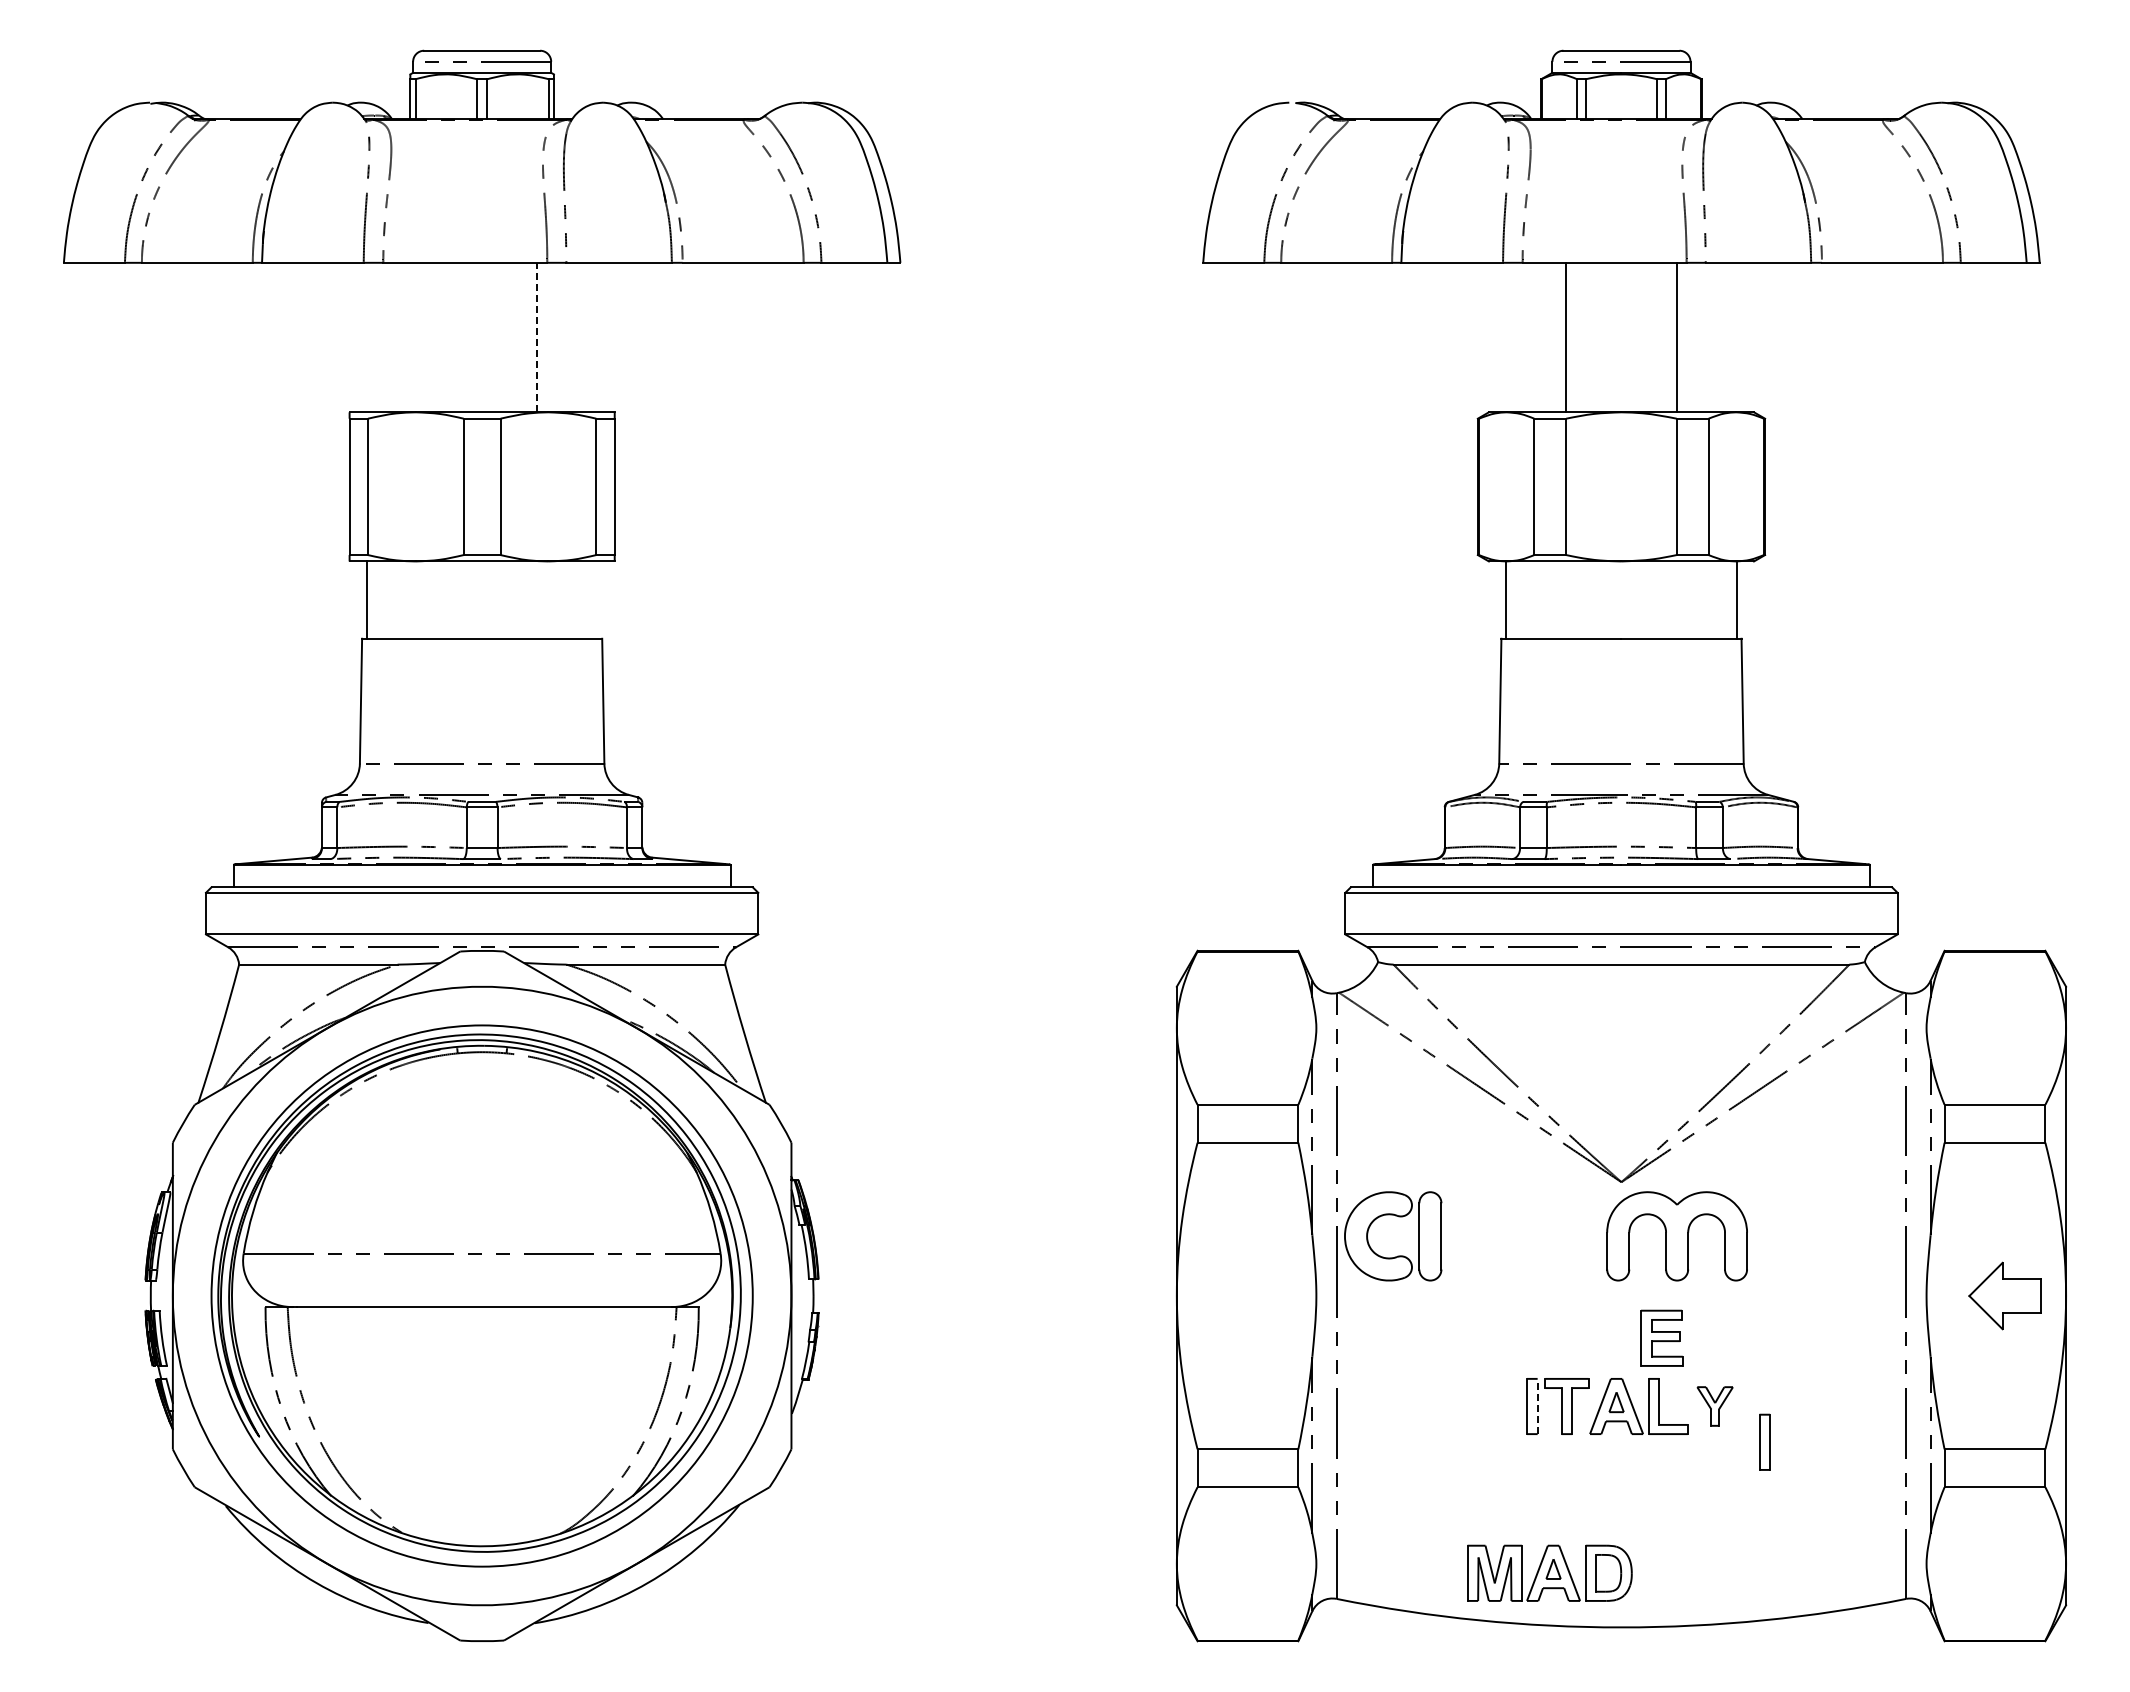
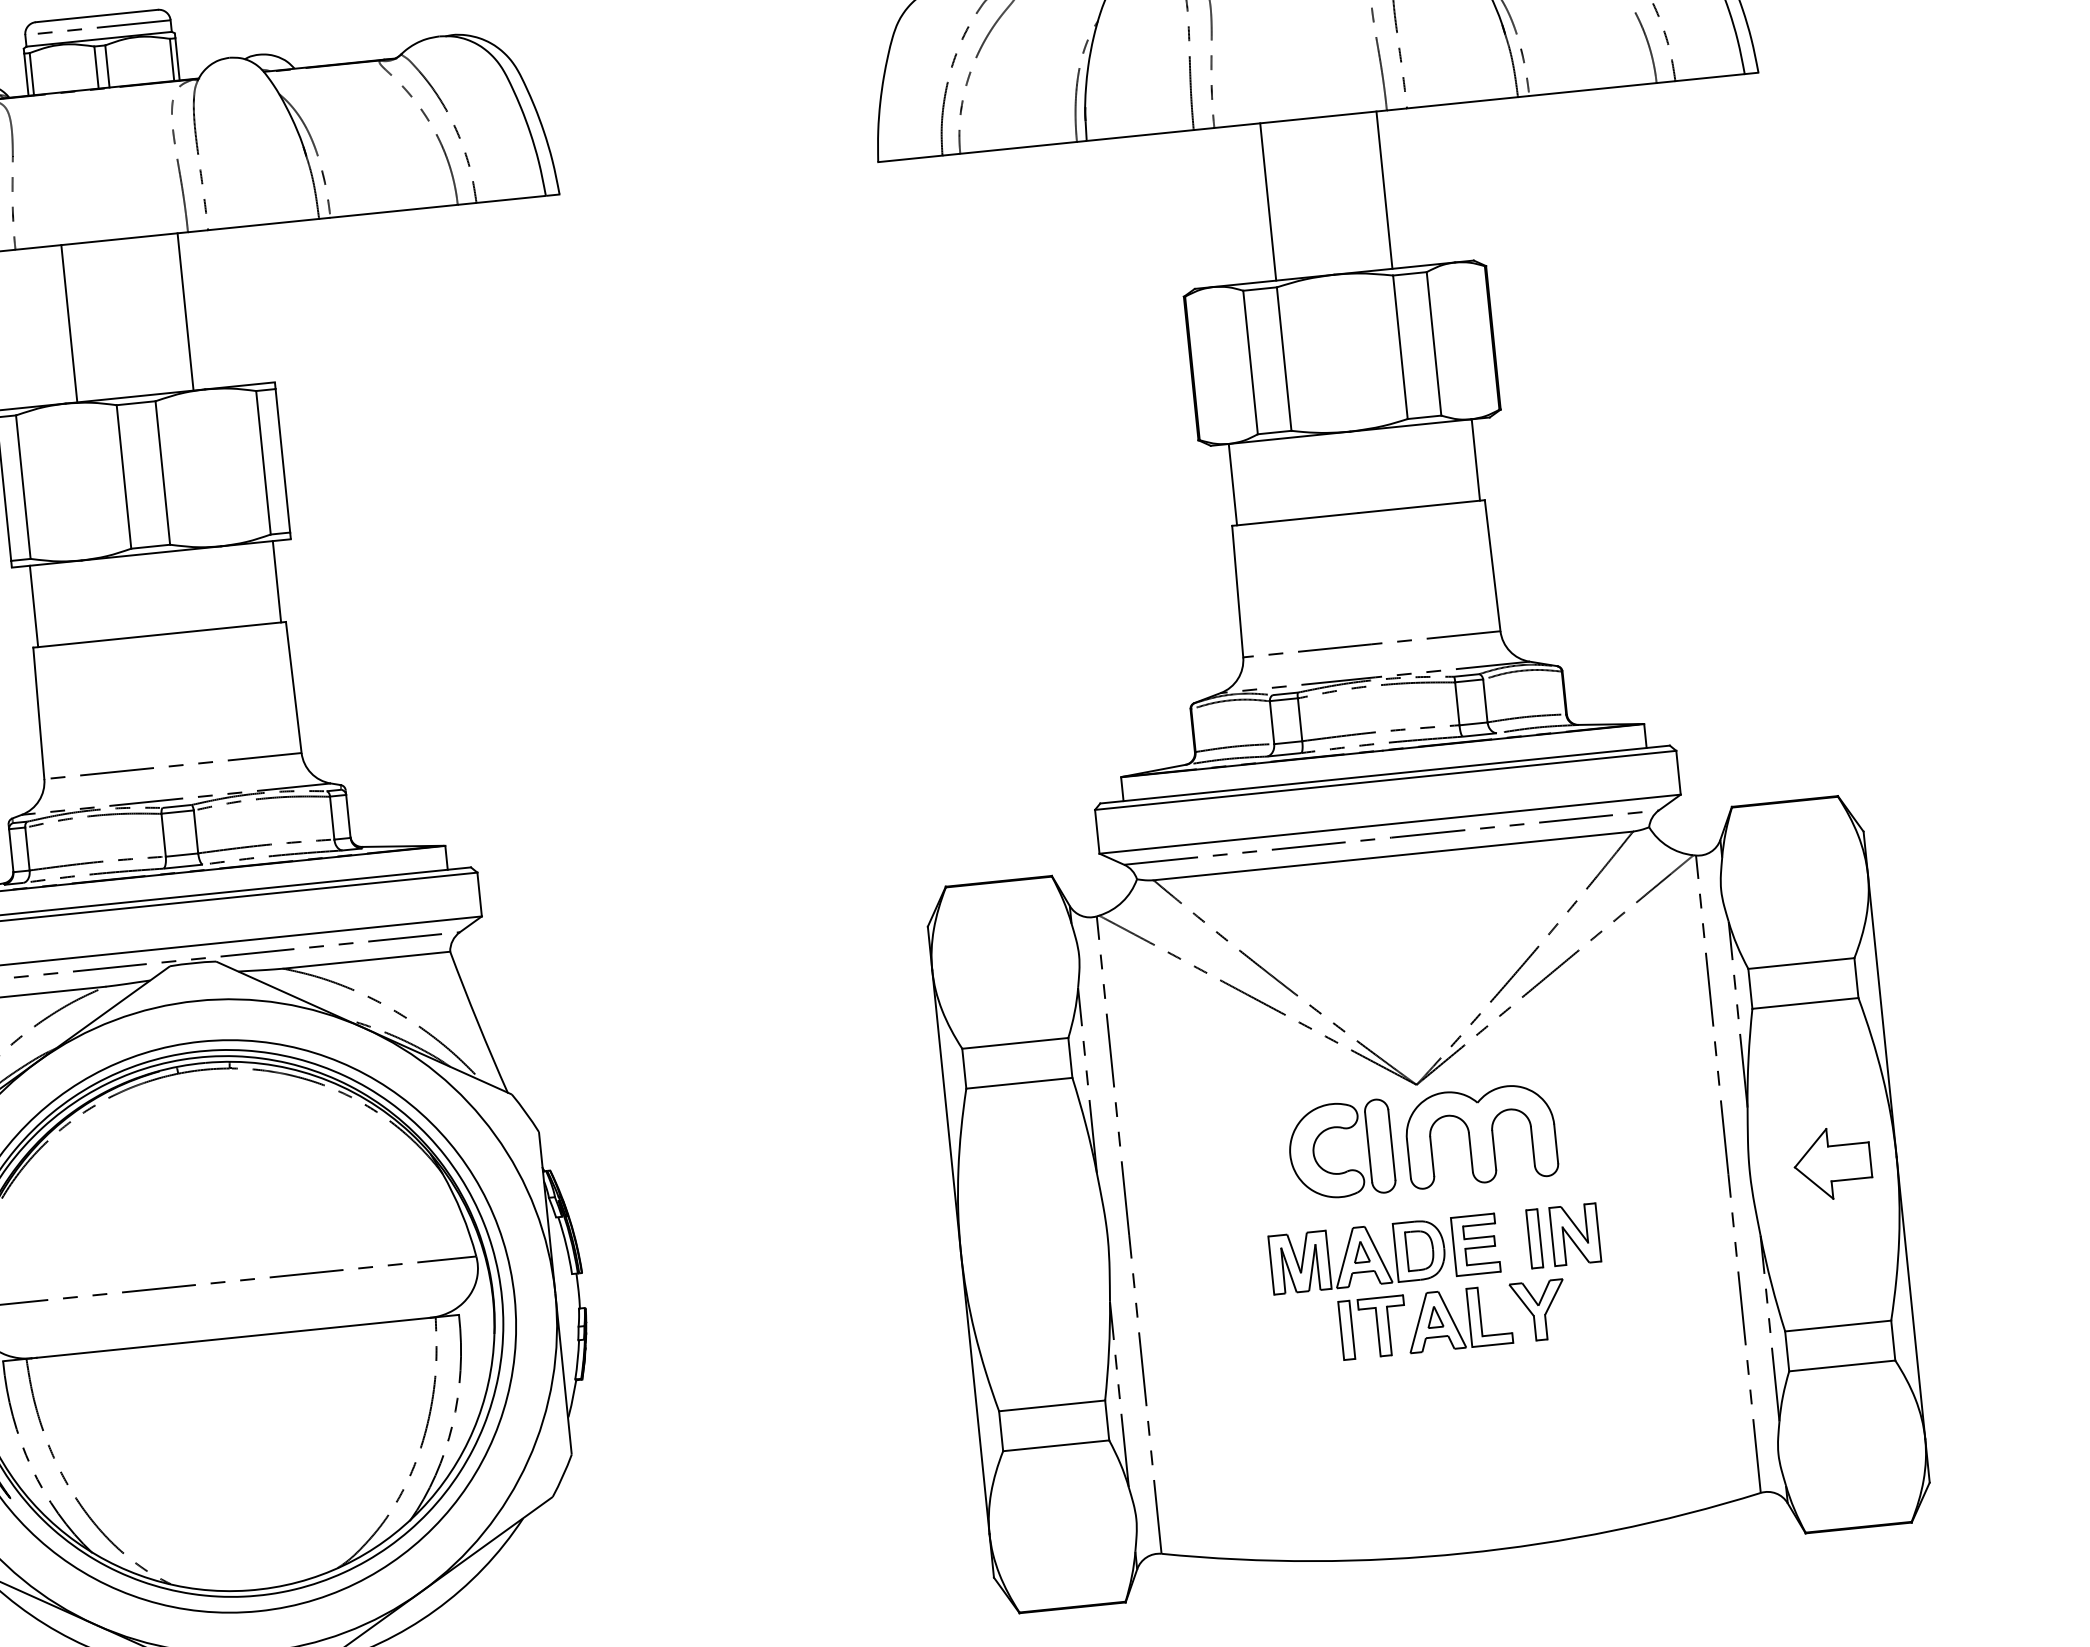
line: (426, 337) -> (68, 323), added
line: (537, 337) -> (185, 311), dashed -> solid
line: (597, 599) -> (276, 581), added
part: (1397, 1255) -> (1347, 1169), moved
part: (1756, 1337) -> (1575, 1233), added
line: (1537, 1406) -> (1352, 1329), dashed -> solid
part: (1715, 1406) -> (1539, 1310), size x1.43
part: (1764, 1441) -> (1534, 1238), moved
part: (1549, 1572) -> (1357, 1255), moved

